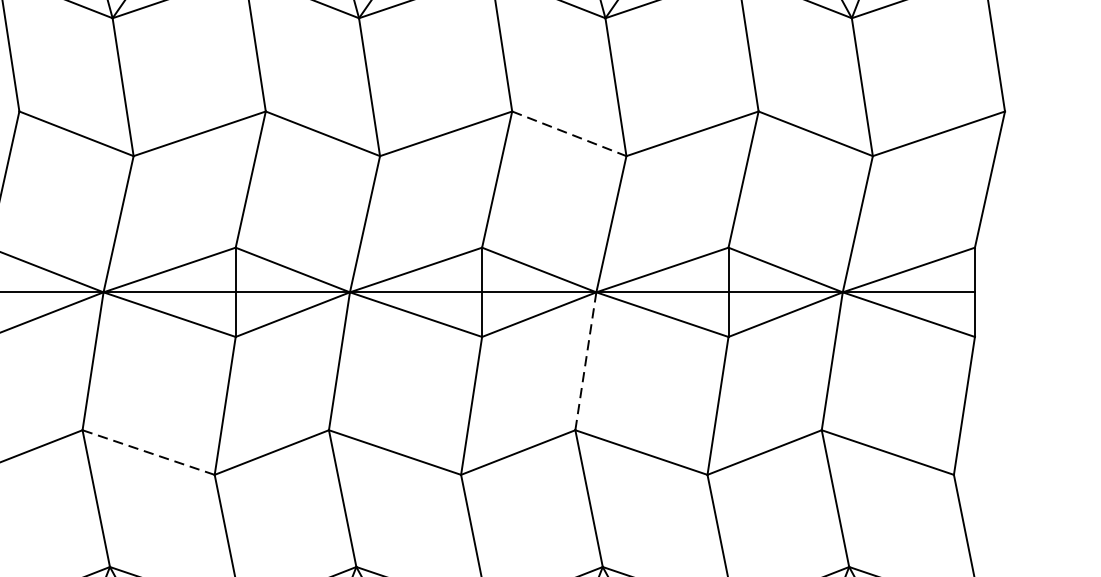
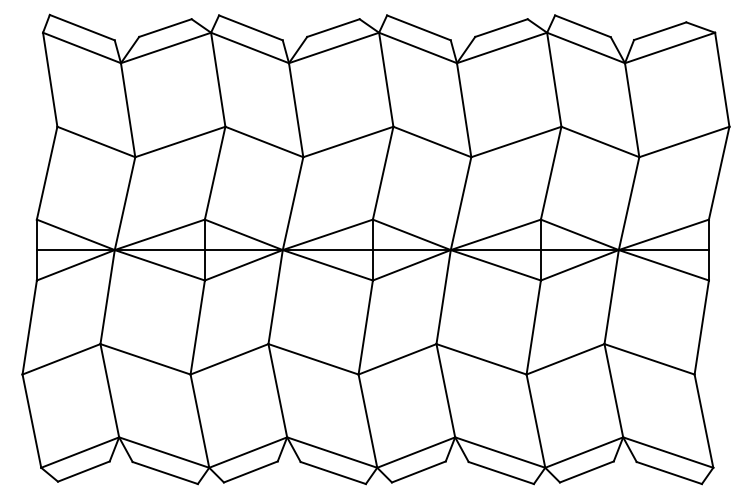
line: (569, 133) -> (432, 141), dashed -> solid
line: (585, 361) -> (443, 297), dashed -> solid
line: (148, 452) -> (145, 359), dashed -> solid

